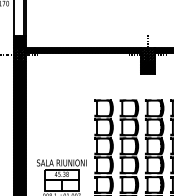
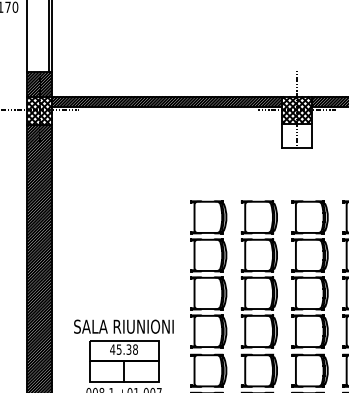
hatch: (147, 67) -> (295, 135), removed

